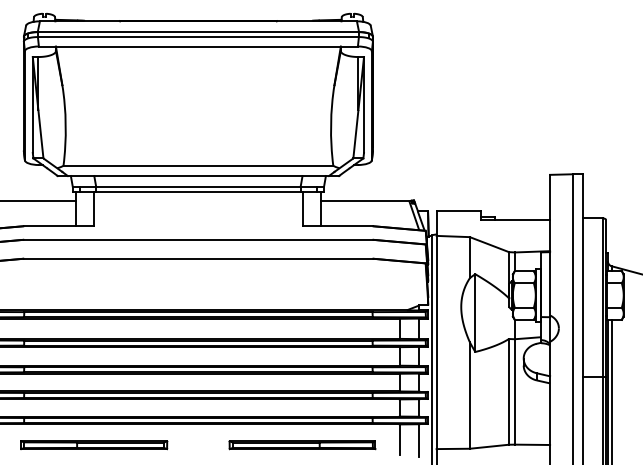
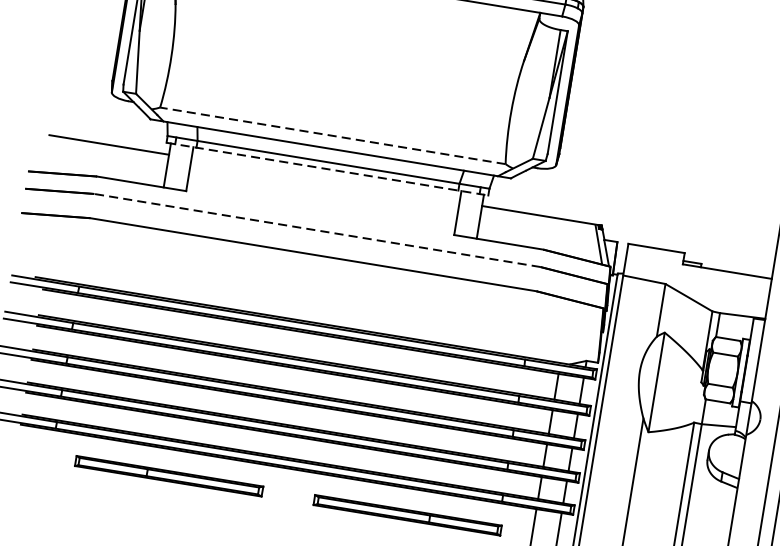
line: (198, 165) -> (333, 135), solid -> dashed
line: (198, 191) -> (327, 168), solid -> dashed
line: (197, 239) -> (316, 229), solid -> dashed
part: (94, 445) -> (169, 476), moved

